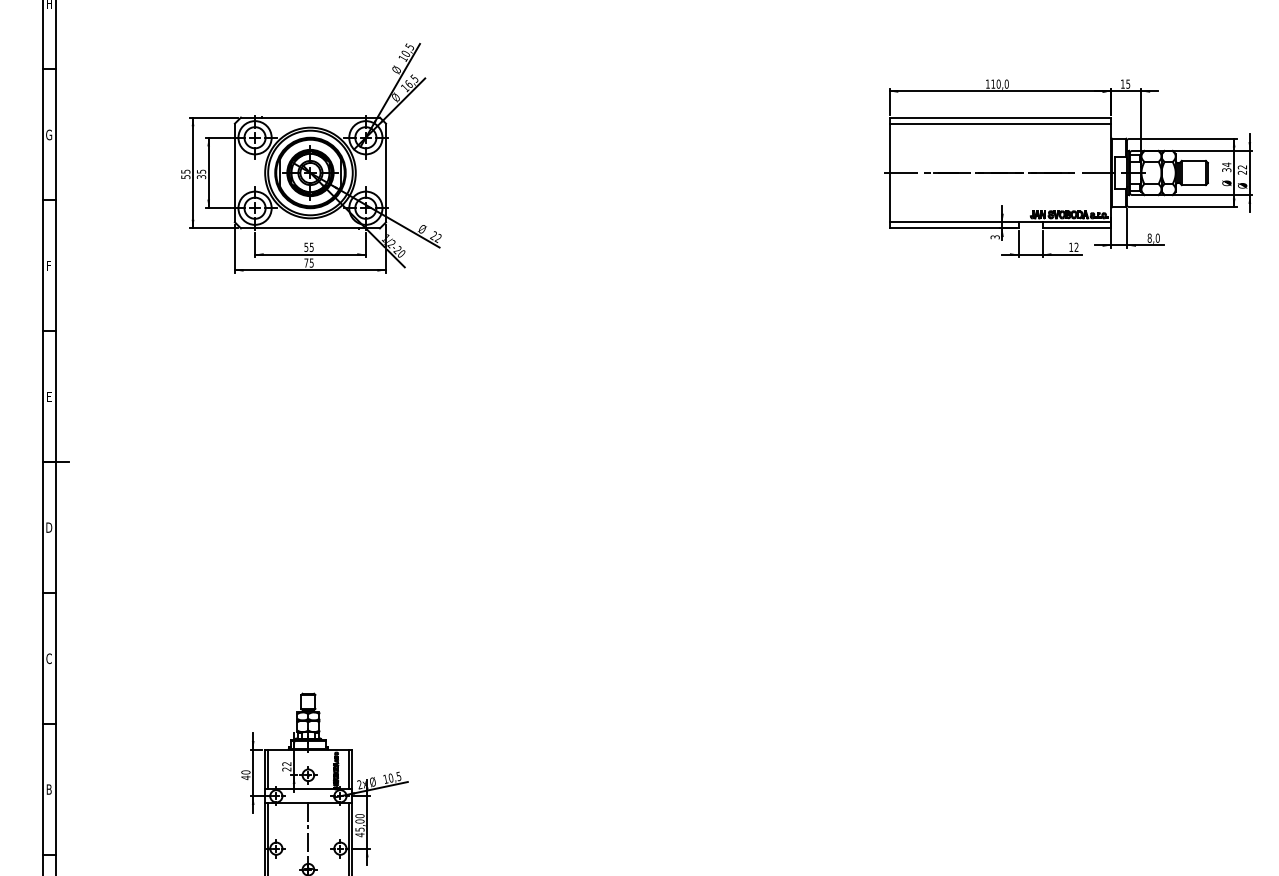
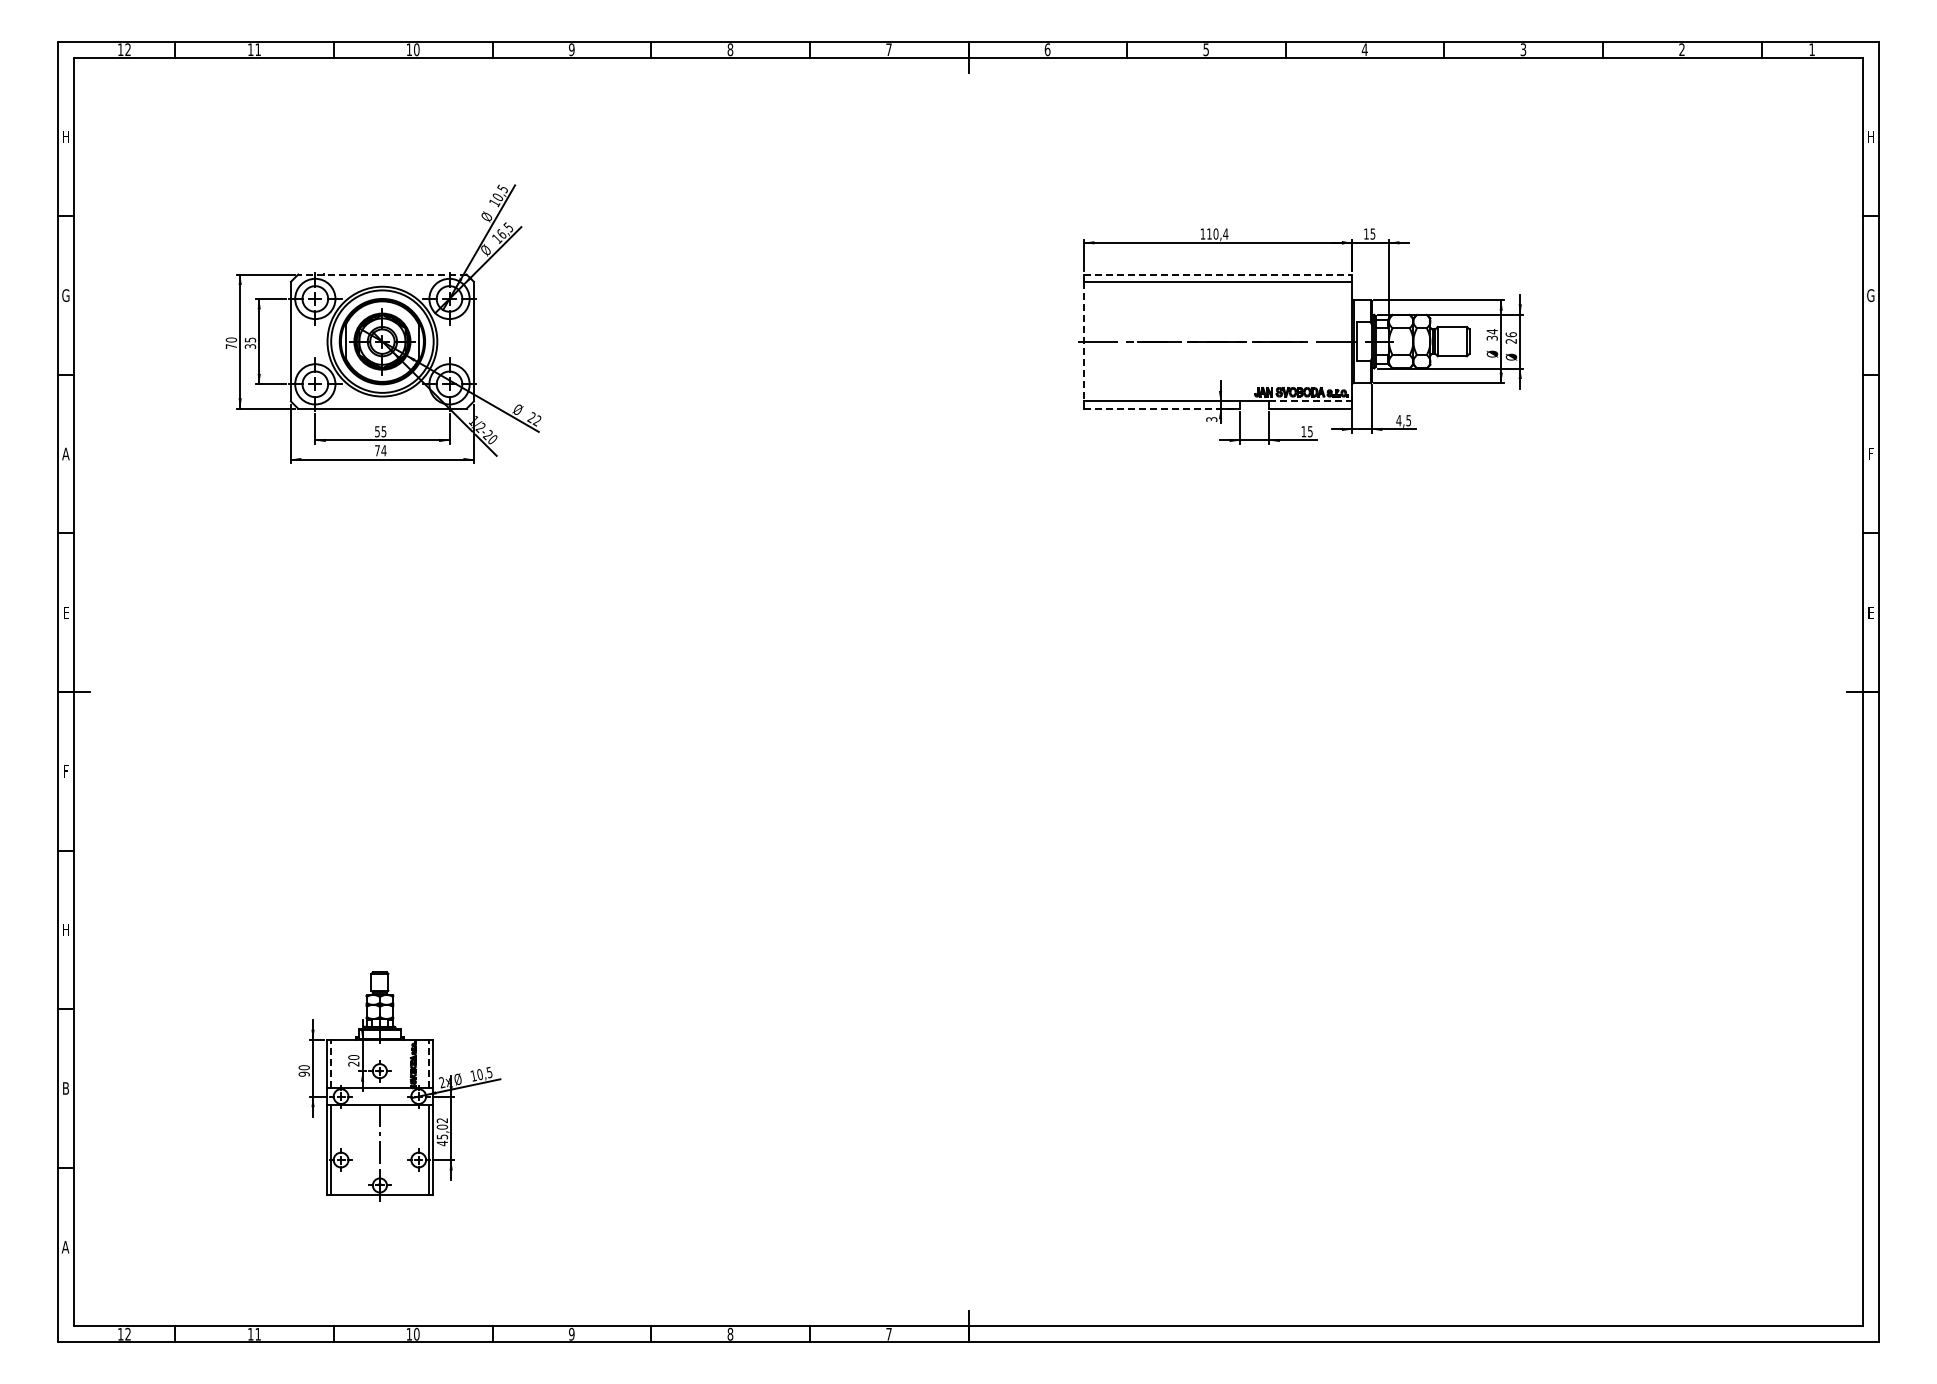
text: (1006, 83) -> (1225, 233), 110,0 -> 110,4
line: (309, 117) -> (381, 274), solid -> dashed
line: (1000, 117) -> (1218, 274), solid -> dashed
text: (1241, 167) -> (1510, 334), 22 -> 26
line: (889, 172) -> (1083, 341), solid -> dashed
text: (185, 173) -> (231, 342), 55 -> 70
line: (1077, 222) -> (1311, 401), solid -> dashed
line: (954, 228) -> (1162, 408), solid -> dashed
text: (1153, 238) -> (1403, 420), 8,0 -> 4,5
text: (1076, 247) -> (1310, 431), 12 -> 15
text: (311, 262) -> (383, 450), 75 -> 74
text: (48, 265) -> (65, 453), F -> A
text: (48, 527) -> (65, 771), D -> F
text: (48, 658) -> (65, 929), C -> H
text: (286, 764) -> (353, 1057), 22 -> 20
line: (268, 769) -> (331, 1064), solid -> dashed
line: (348, 769) -> (428, 1064), solid -> dashed
text: (245, 777) -> (303, 1073), 40 -> 90
text: (360, 816) -> (442, 1120), 45,00 -> 45,02

